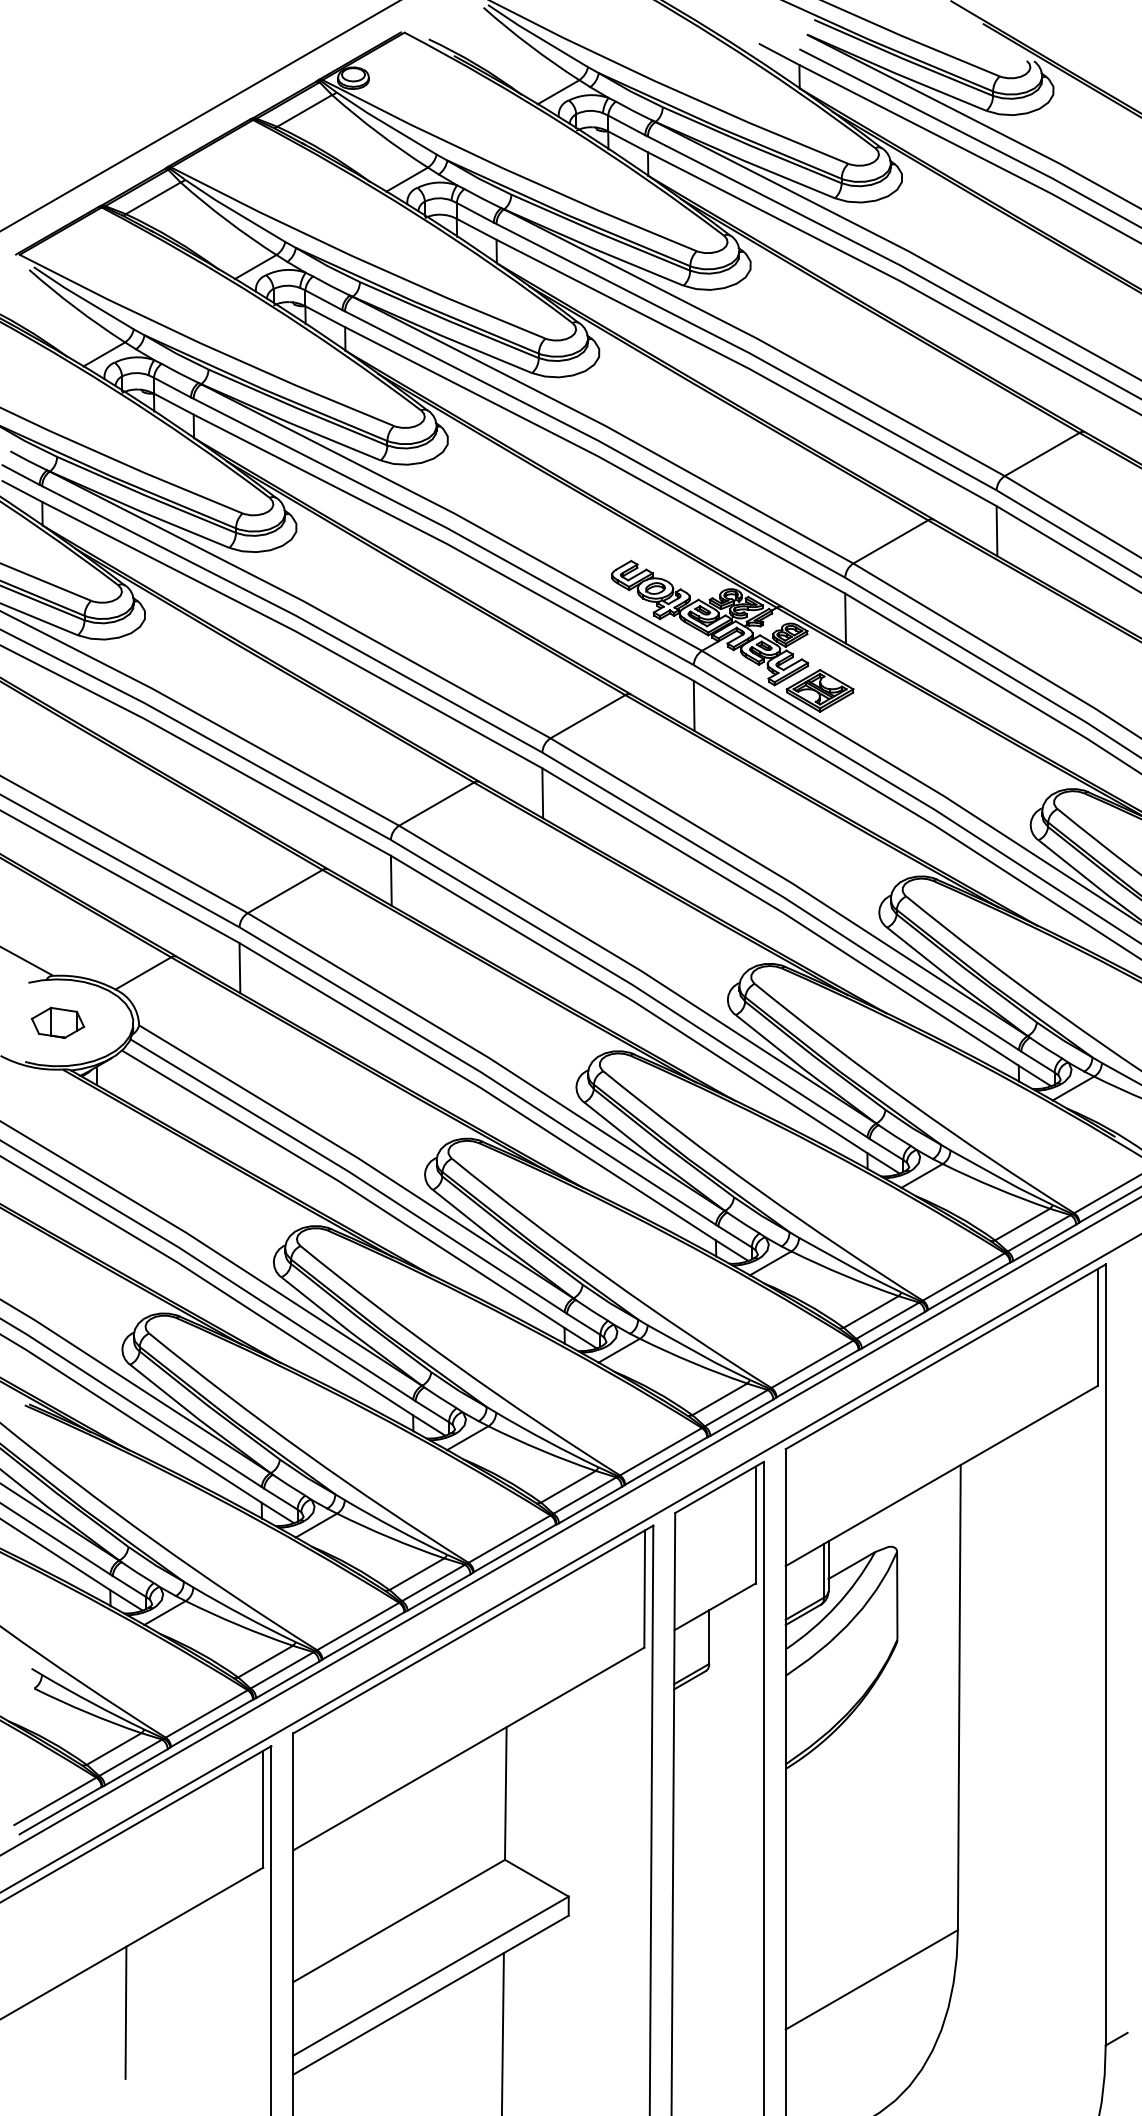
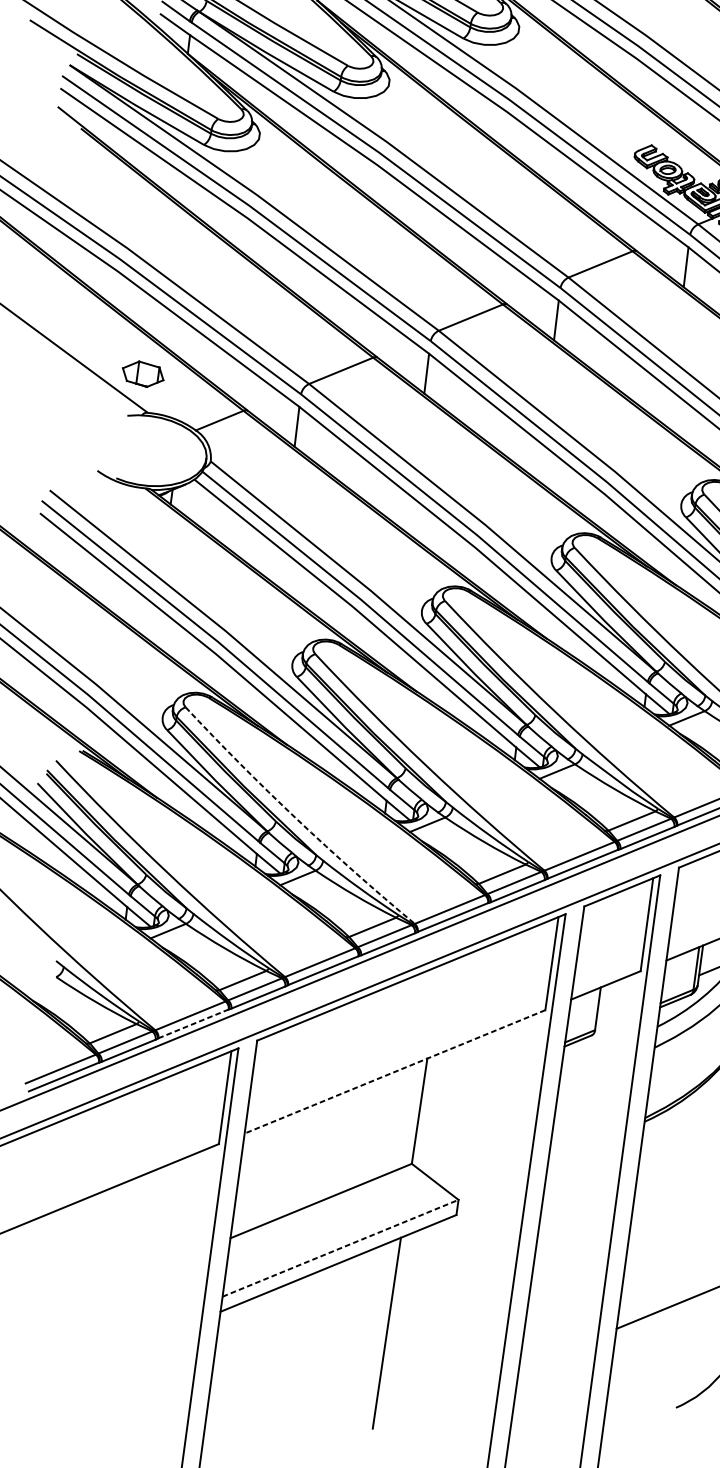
part: (57, 1022) -> (142, 373), moved
arc: (305, 1453) -> (296, 819), solid -> dashed
line: (211, 1723) -> (193, 1023), solid -> dashed
line: (468, 1749) -> (394, 1072), solid -> dashed
line: (431, 1975) -> (341, 1247), solid -> dashed
line: (125, 2012) -> (93, 1244), removed

